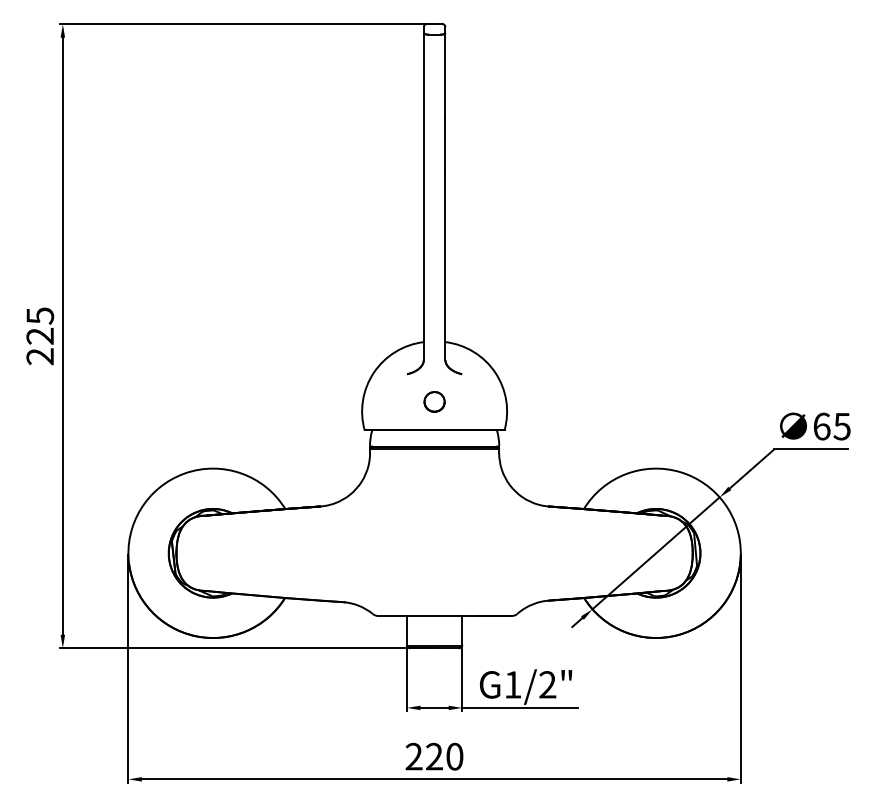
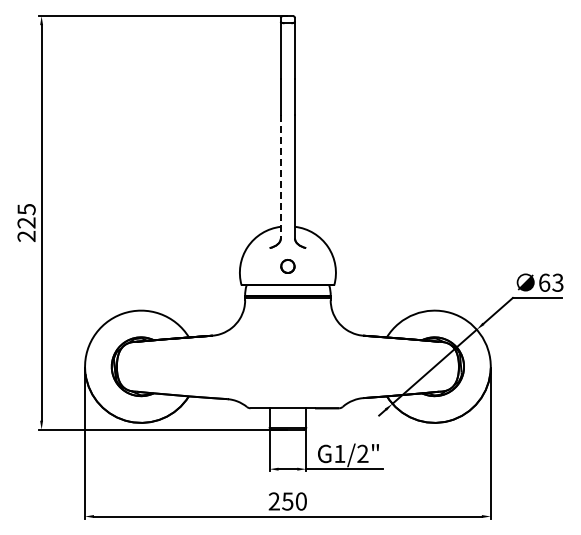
line: (423, 267) -> (280, 177), solid -> dashed
text: (842, 426) -> (558, 282), 65 -> 63
text: (433, 756) -> (287, 501), 220 -> 250

